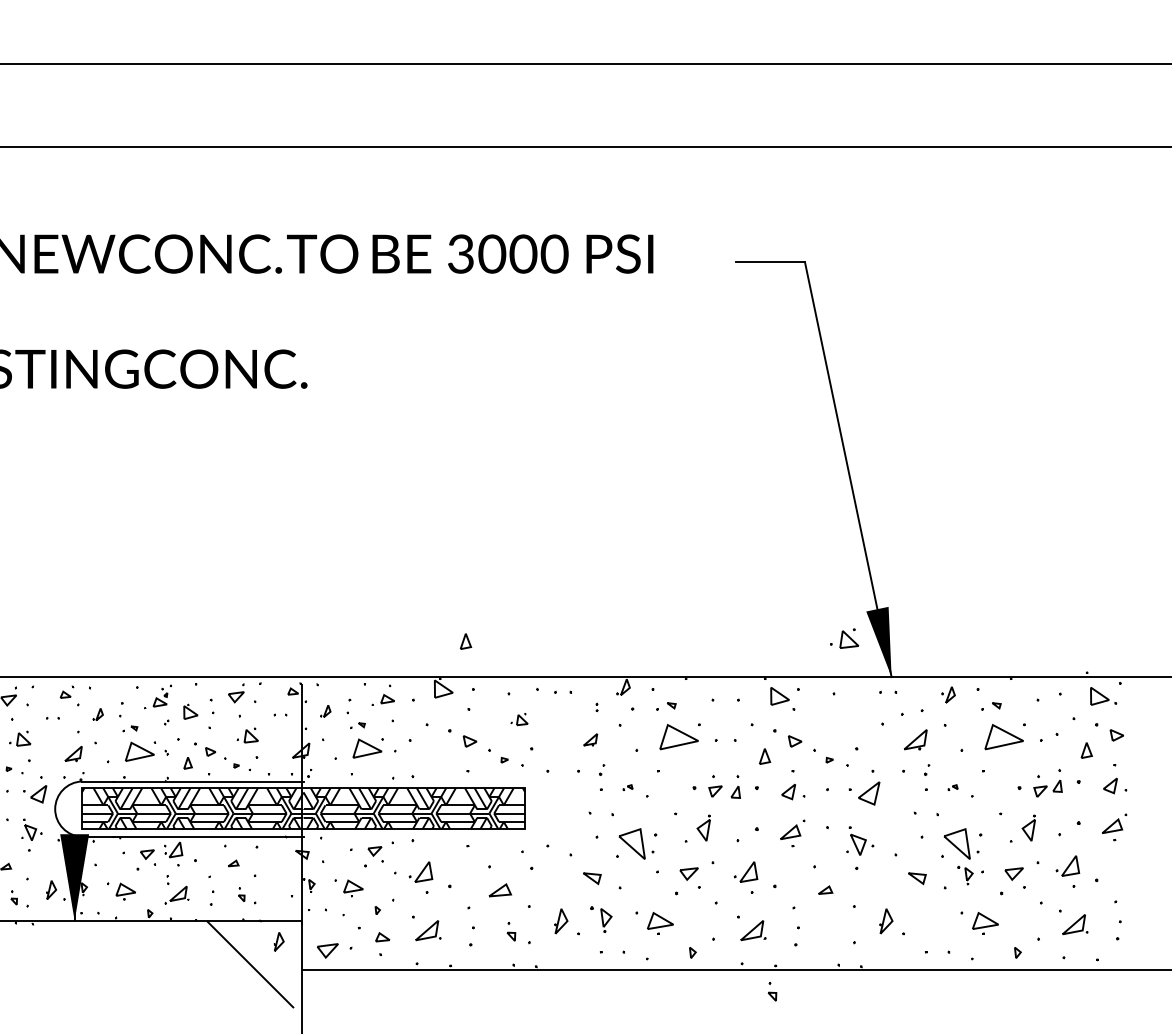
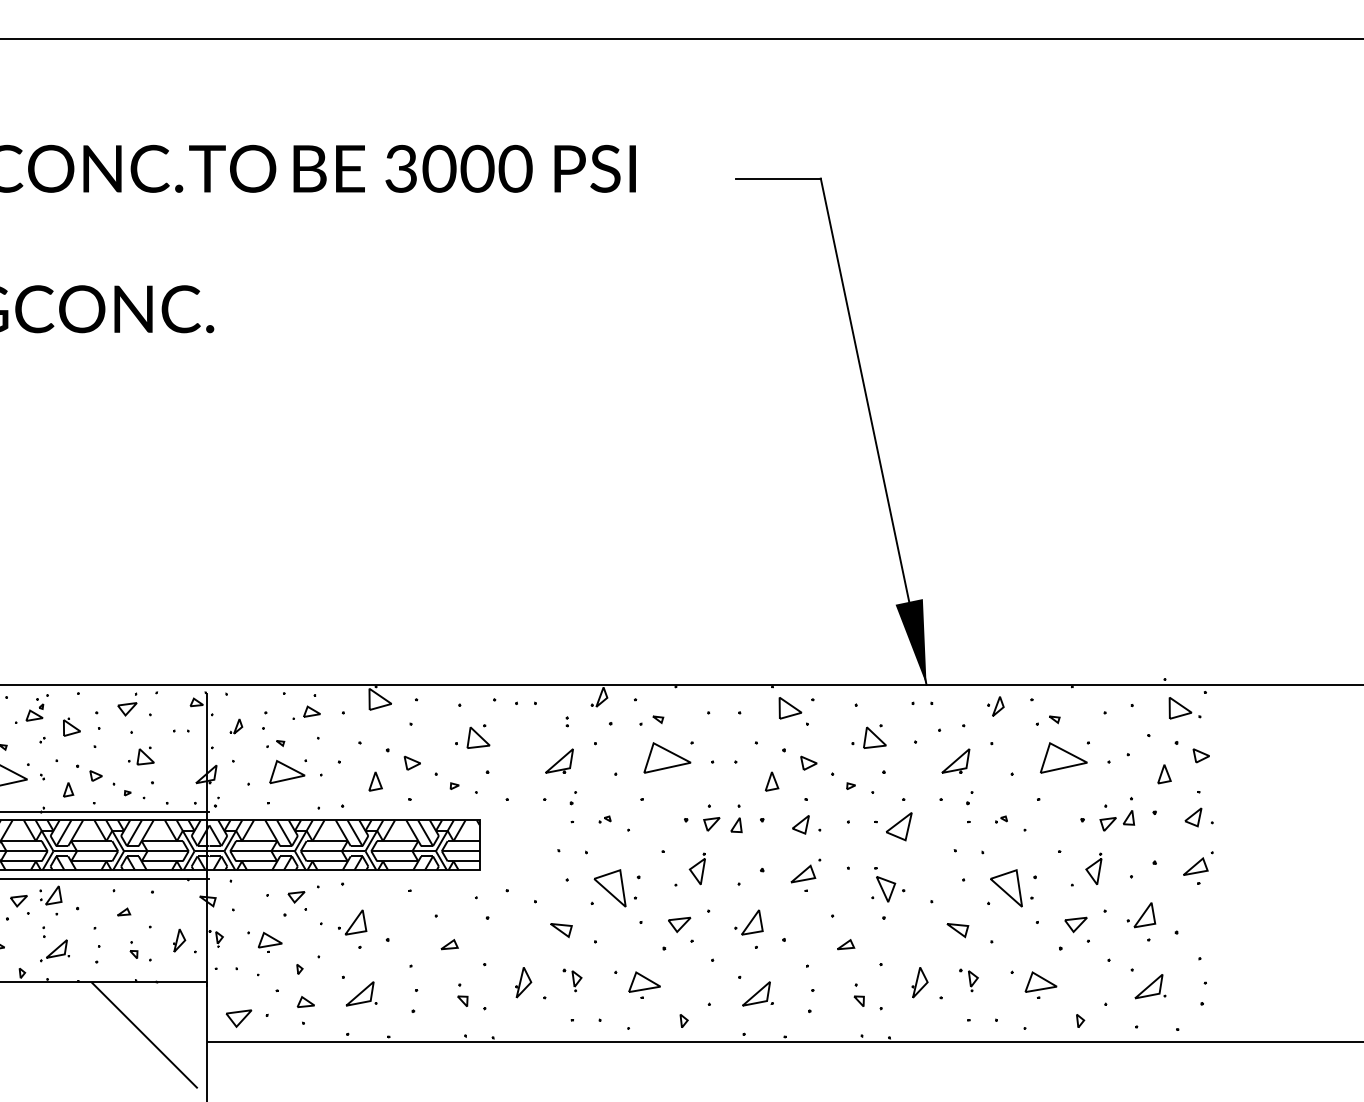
part: (844, 638) -> (869, 736), moved
part: (465, 641) -> (375, 781), moved
part: (519, 719) -> (472, 736), size x1.67
part: (590, 739) -> (559, 760), size x1.67
part: (965, 875) -> (969, 980), moved
part: (500, 889) -> (449, 943), size x0.62
part: (601, 919) -> (572, 980), size x0.71
part: (278, 941) -> (178, 940), moved
part: (772, 991) -> (859, 994), moved

